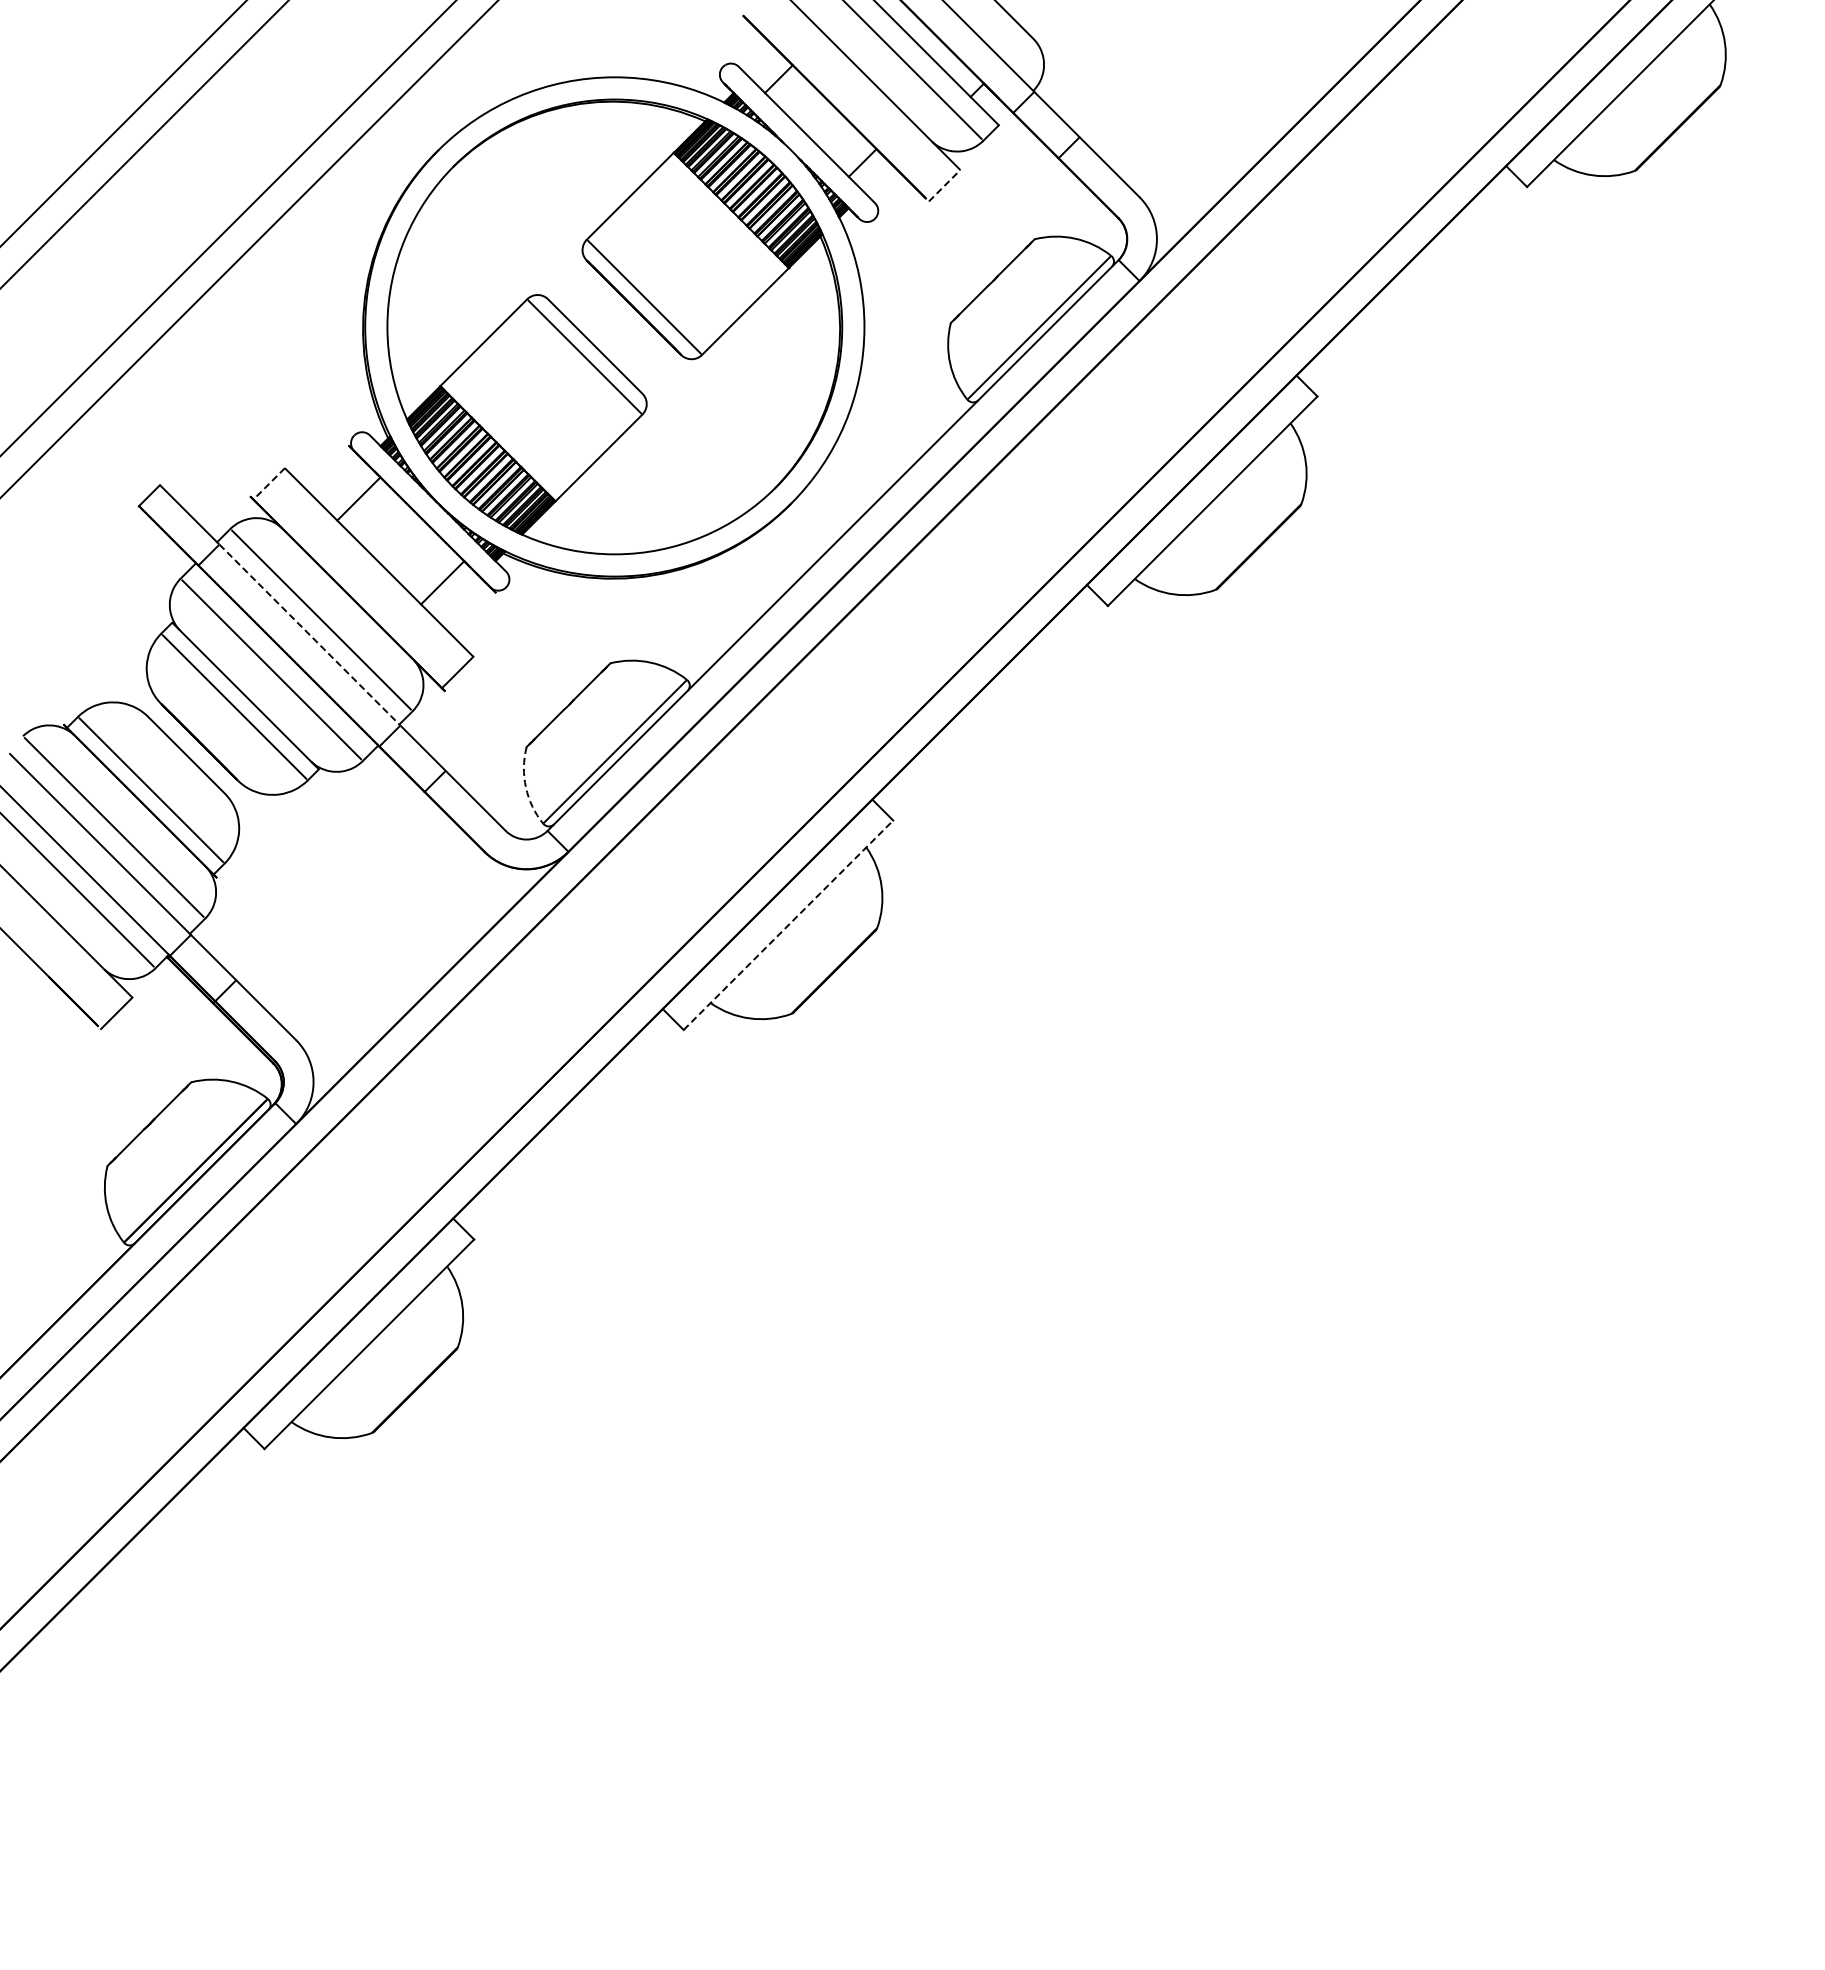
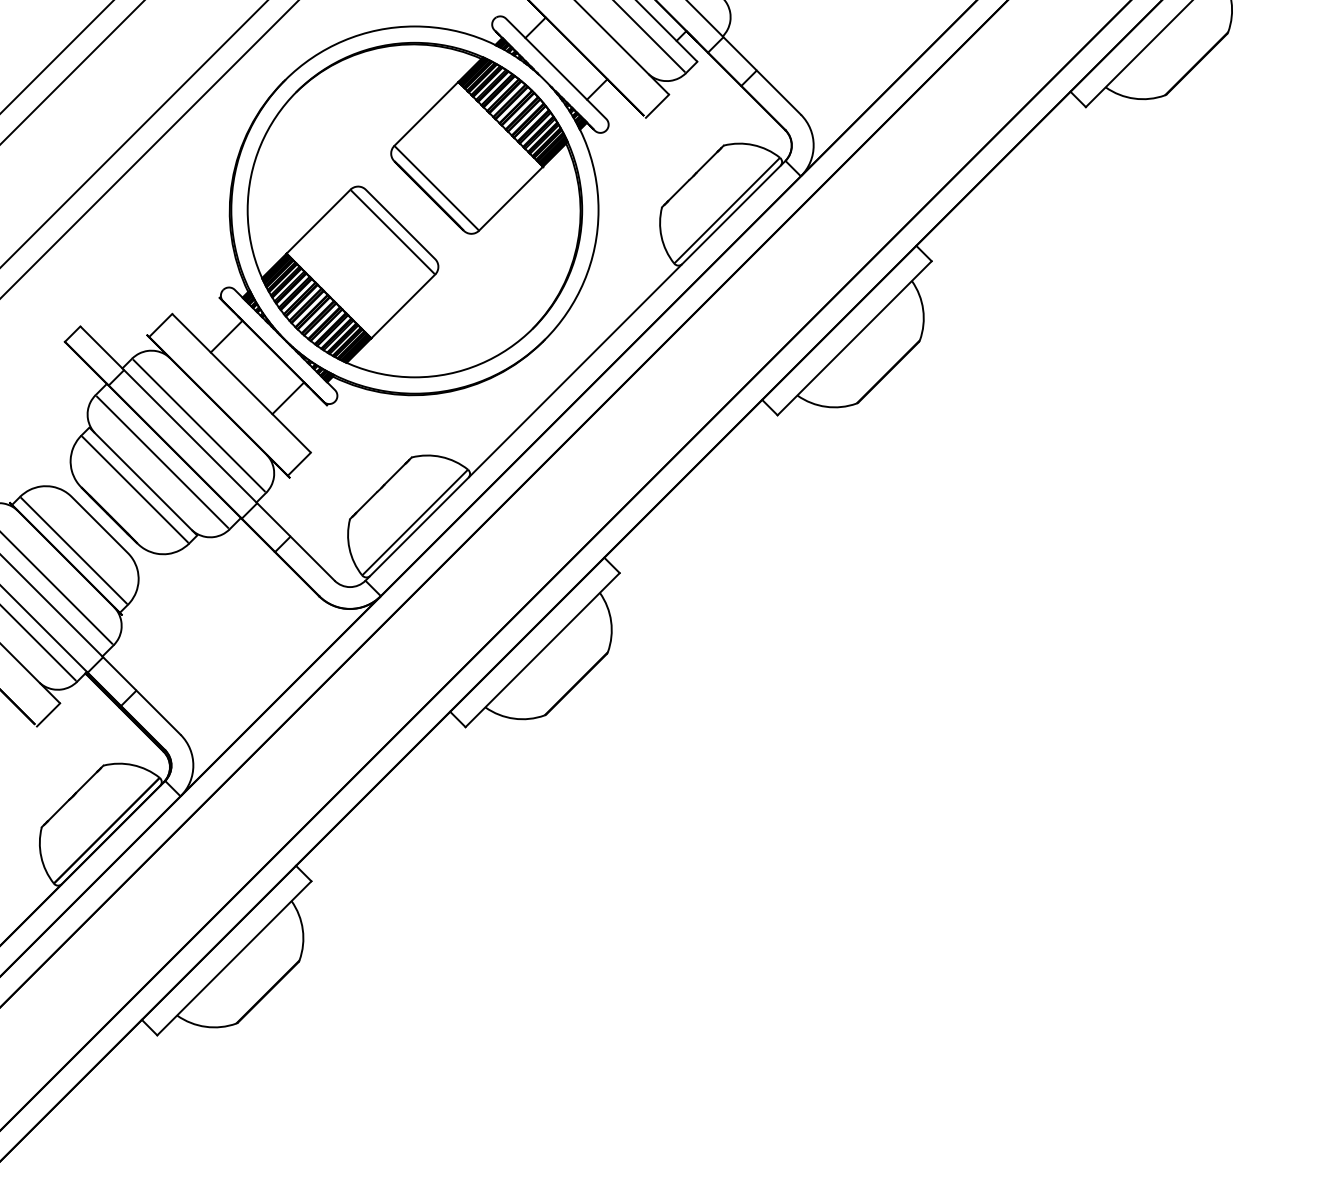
line: (945, 185) -> (658, 106), dashed -> solid
line: (268, 484) -> (160, 325), dashed -> solid
line: (309, 635) -> (190, 437), dashed -> solid
arc: (525, 787) -> (349, 548), dashed -> solid
line: (788, 924) -> (542, 649), dashed -> solid

